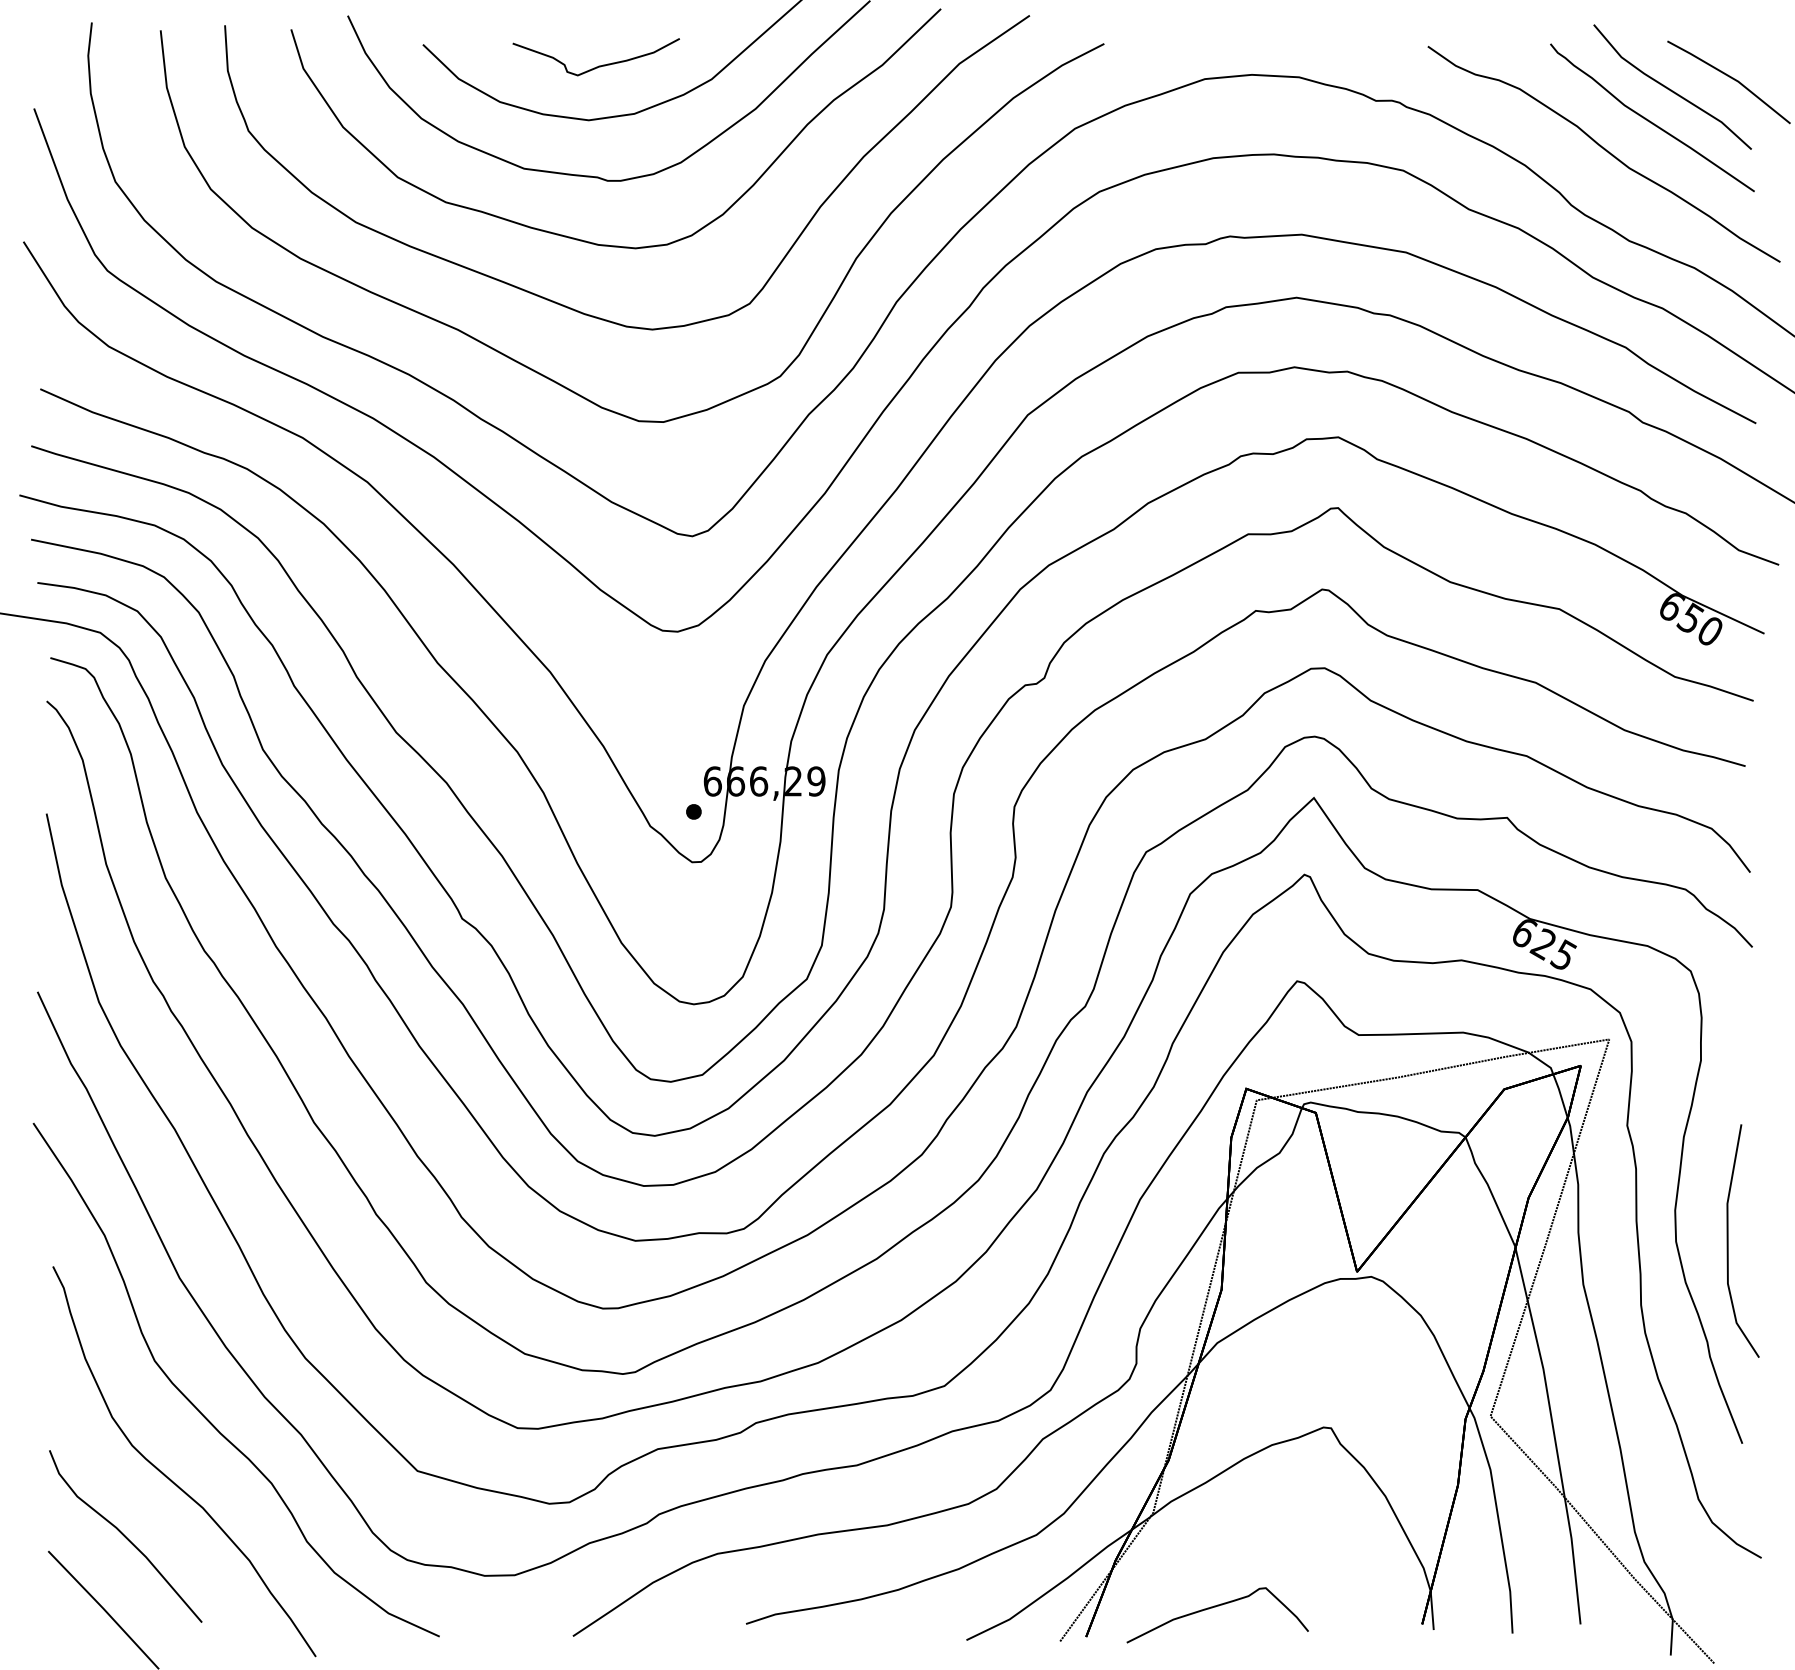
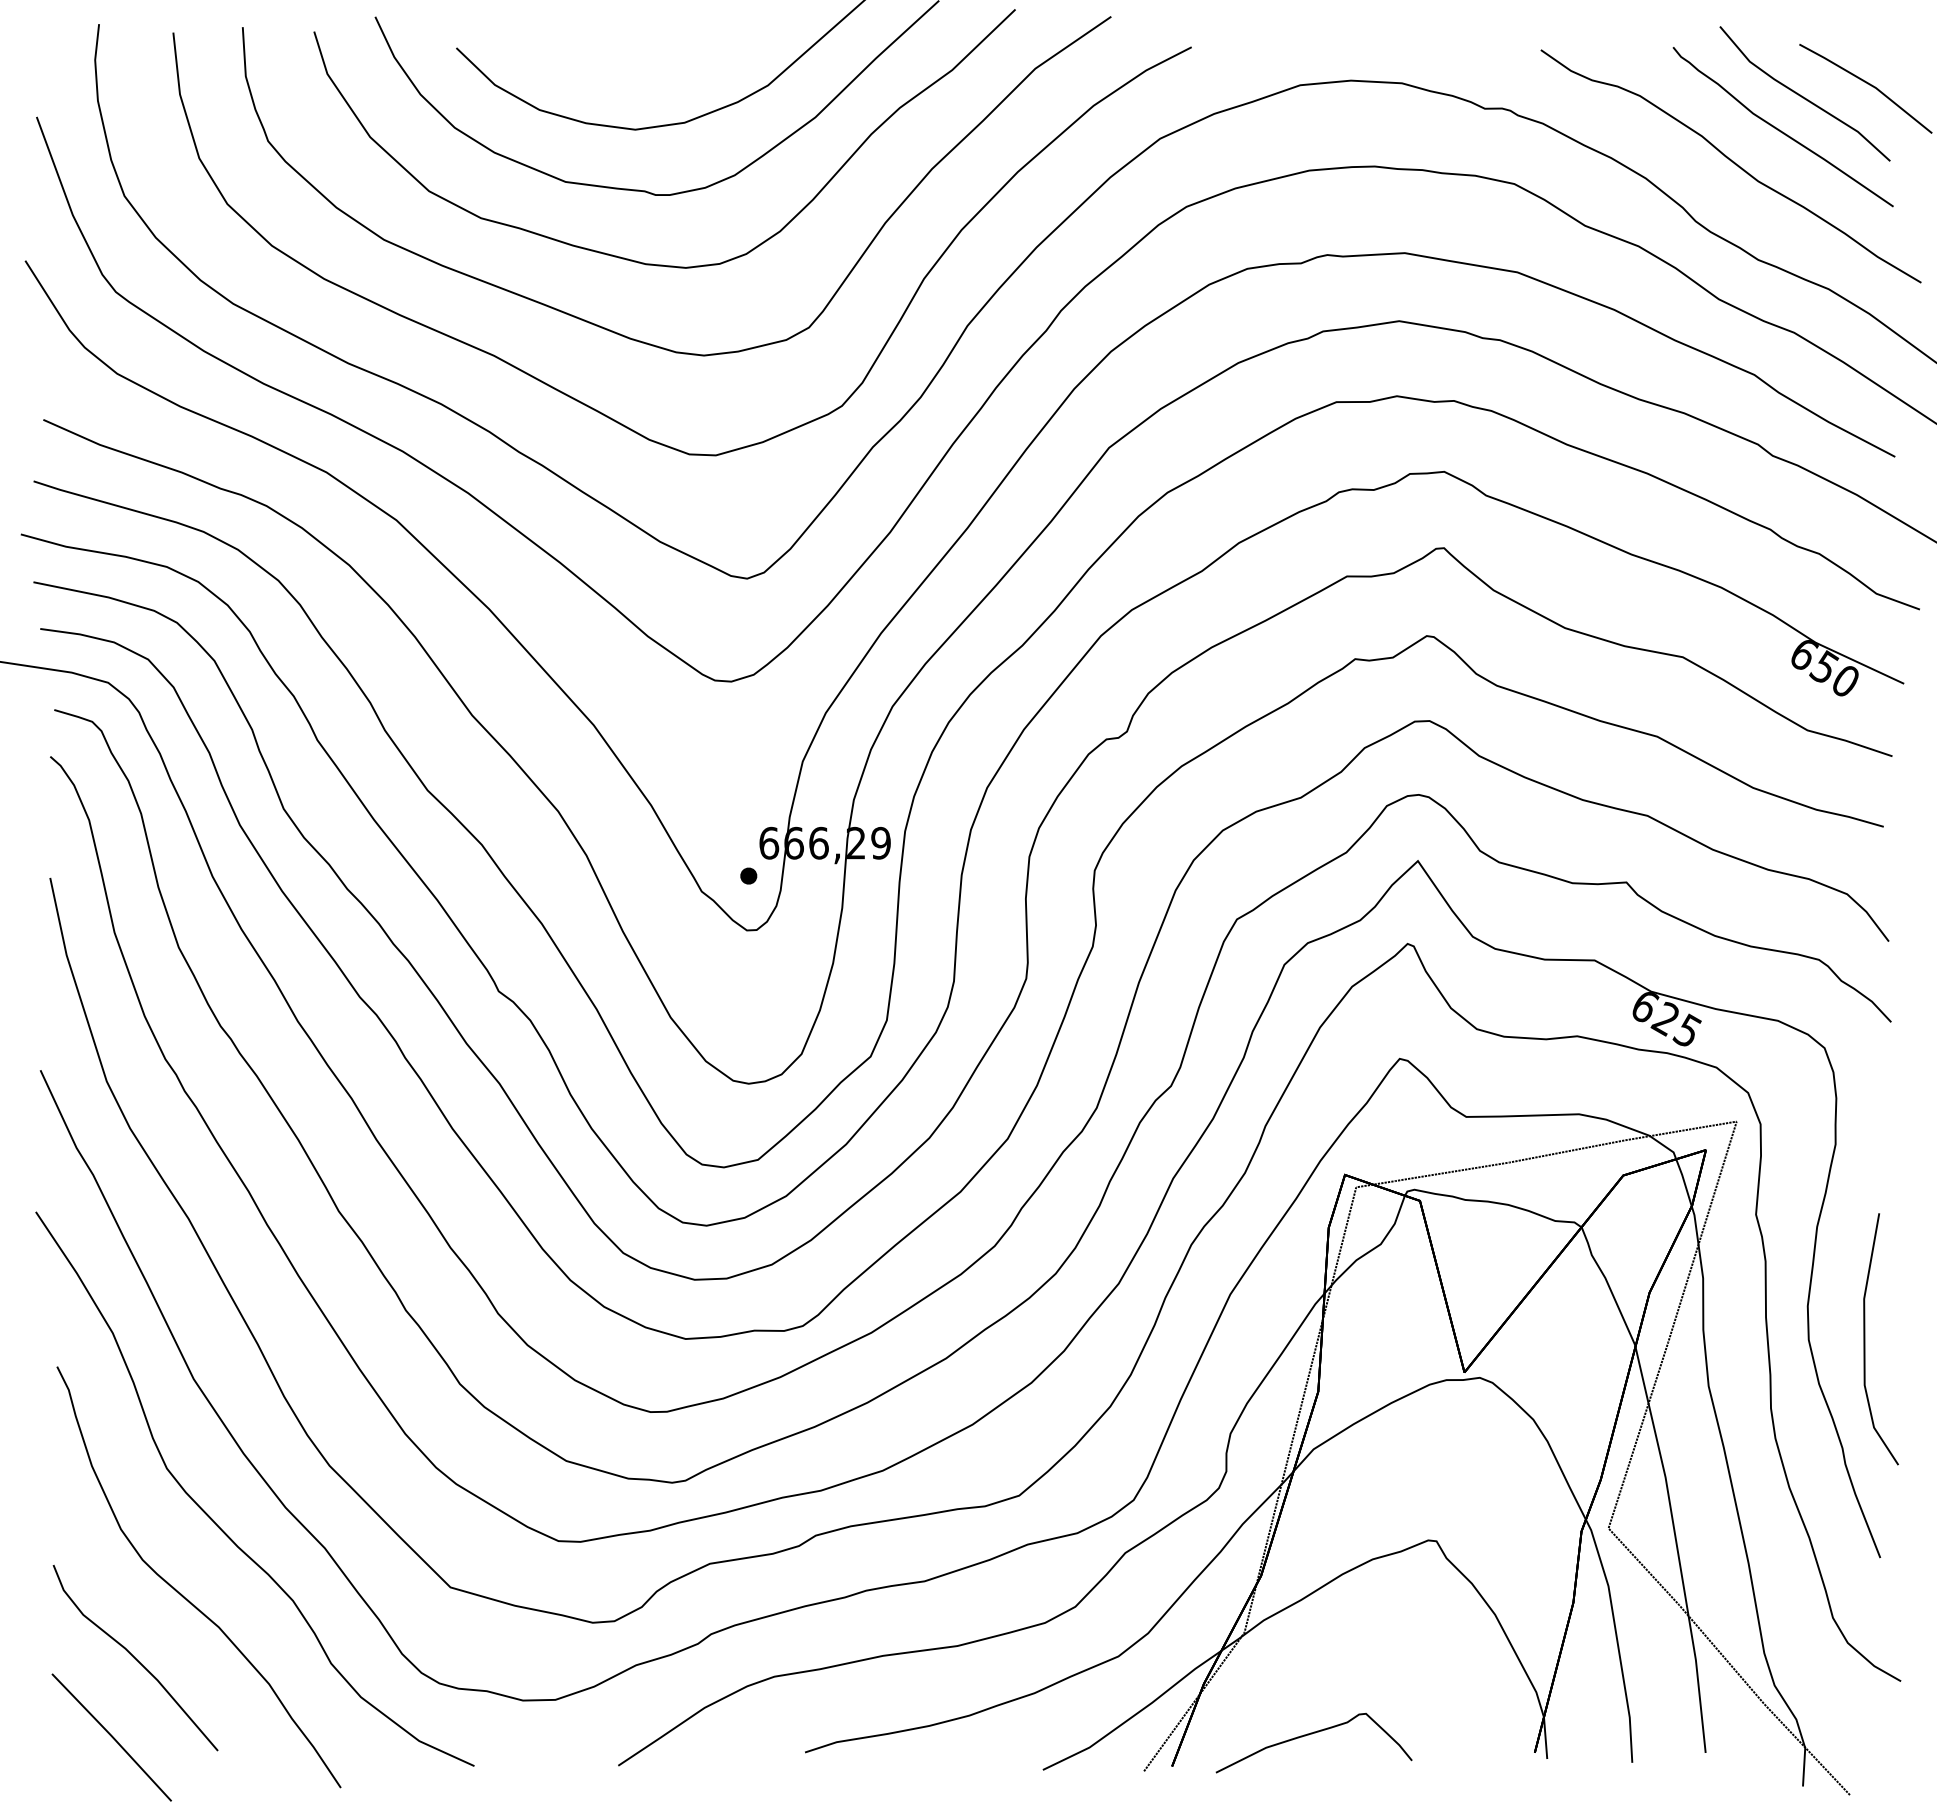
part: (598, 65) -> (645, 70), removed

